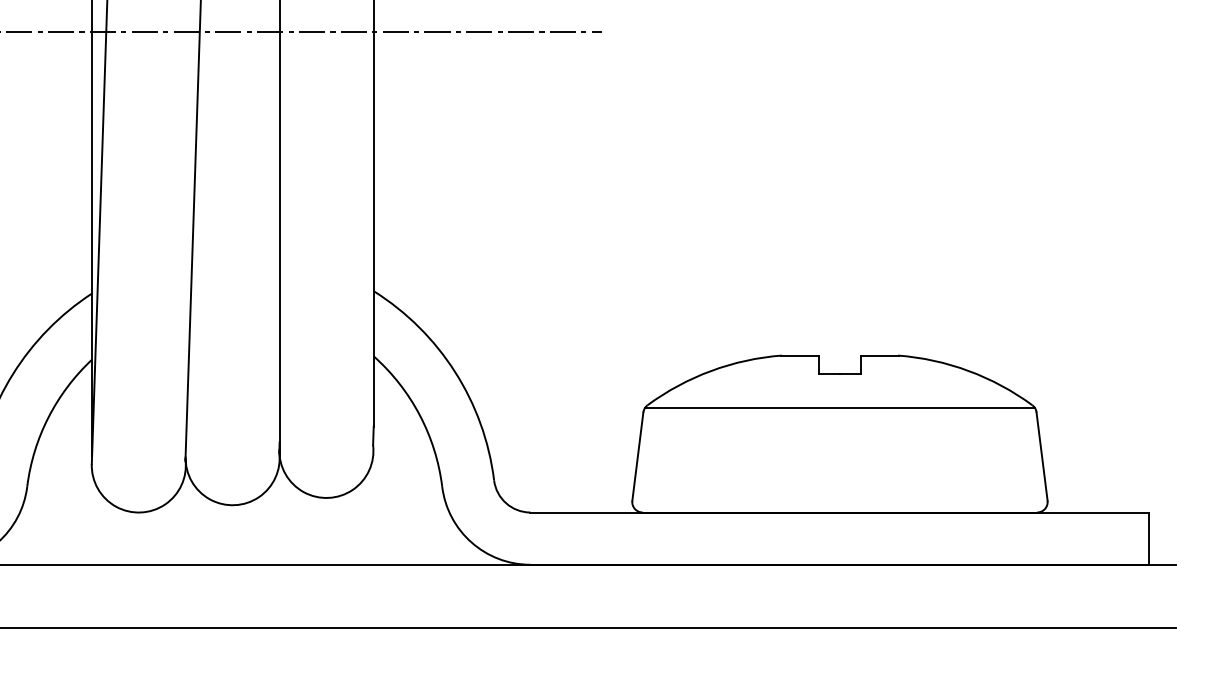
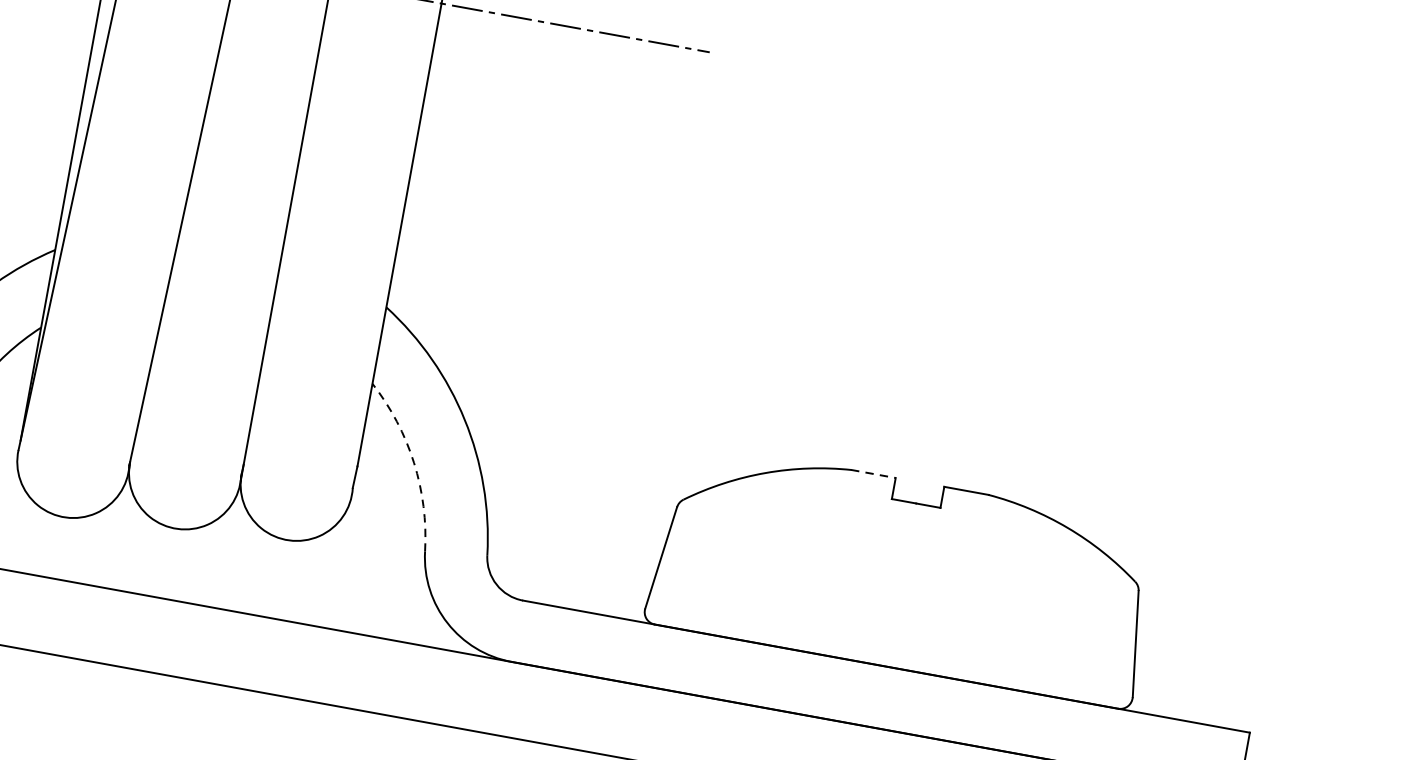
line: (800, 355) -> (873, 473), solid -> dashed
line: (839, 407) -> (908, 543), removed
arc: (419, 415) -> (413, 463), solid -> dashed

